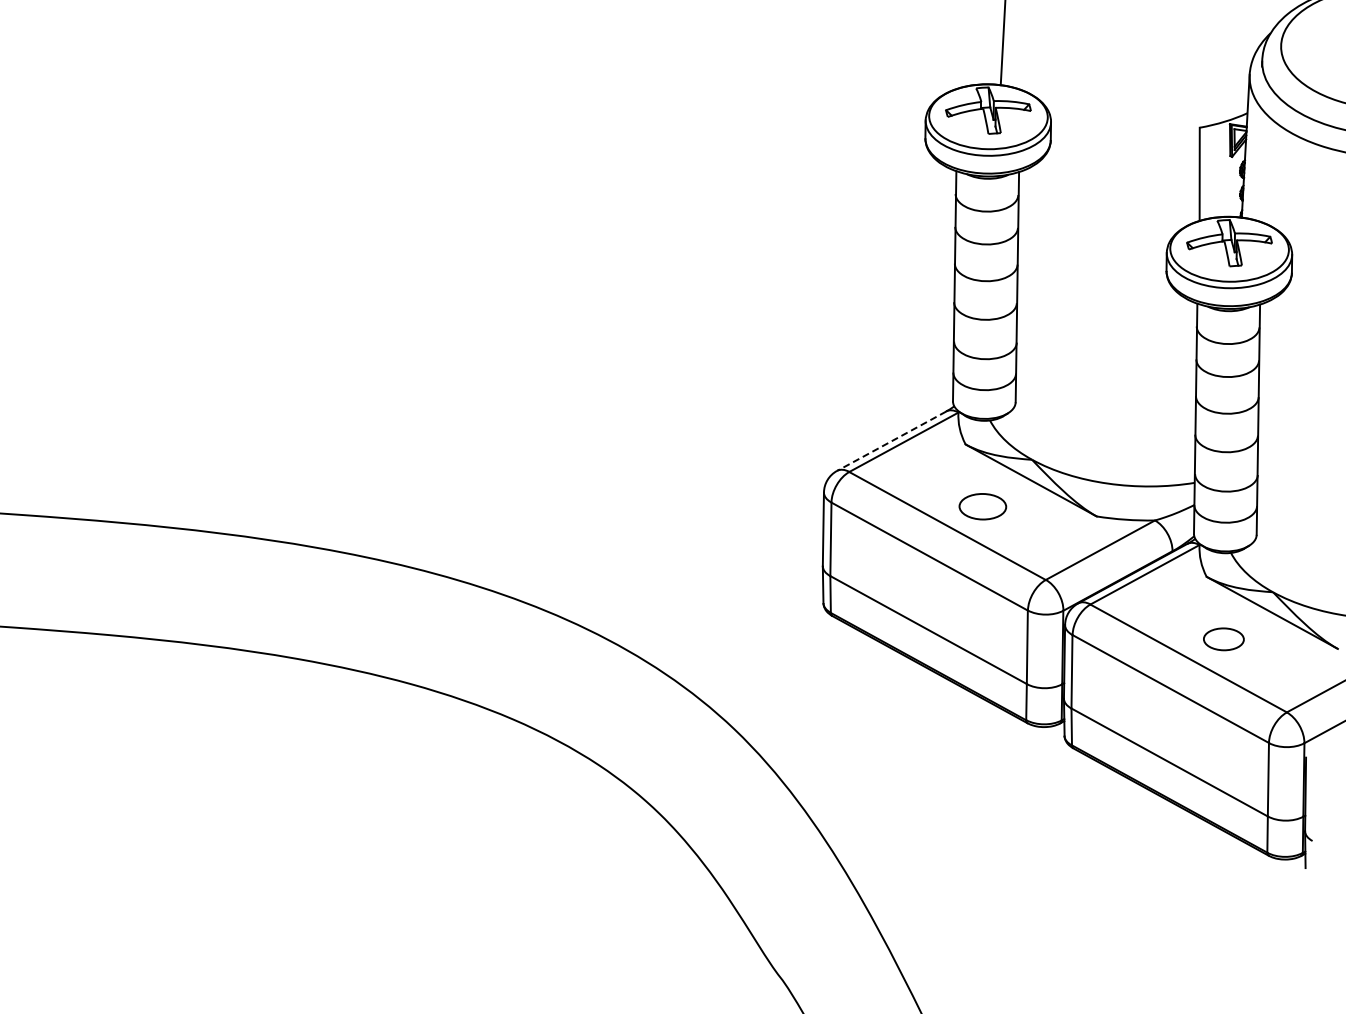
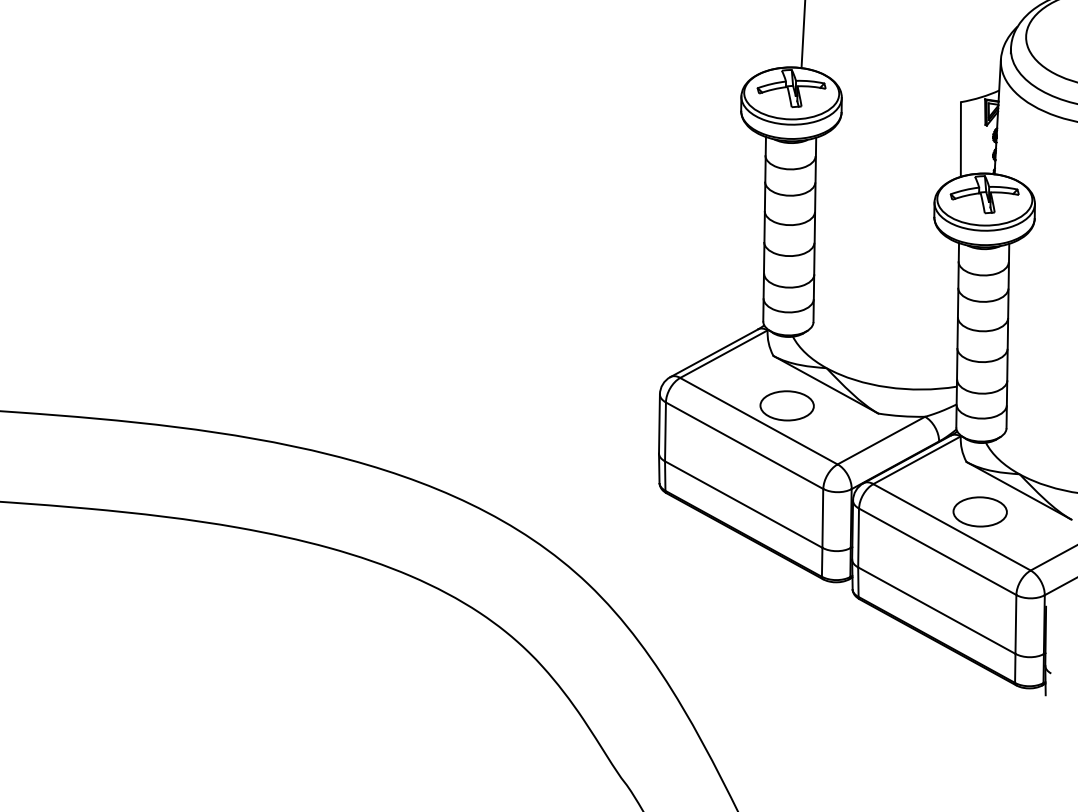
line: (891, 441) -> (714, 353), dashed -> solid
part: (982, 506) -> (786, 405), size x1.43
part: (1223, 639) -> (979, 512), size x1.67

